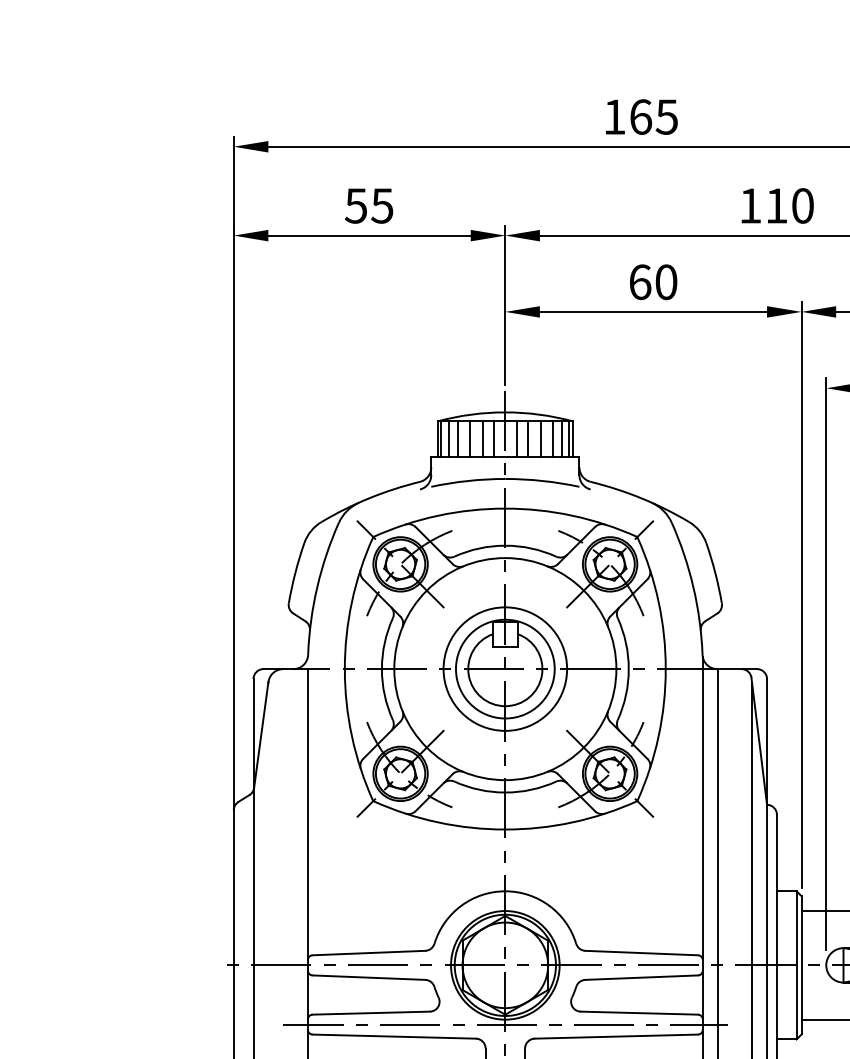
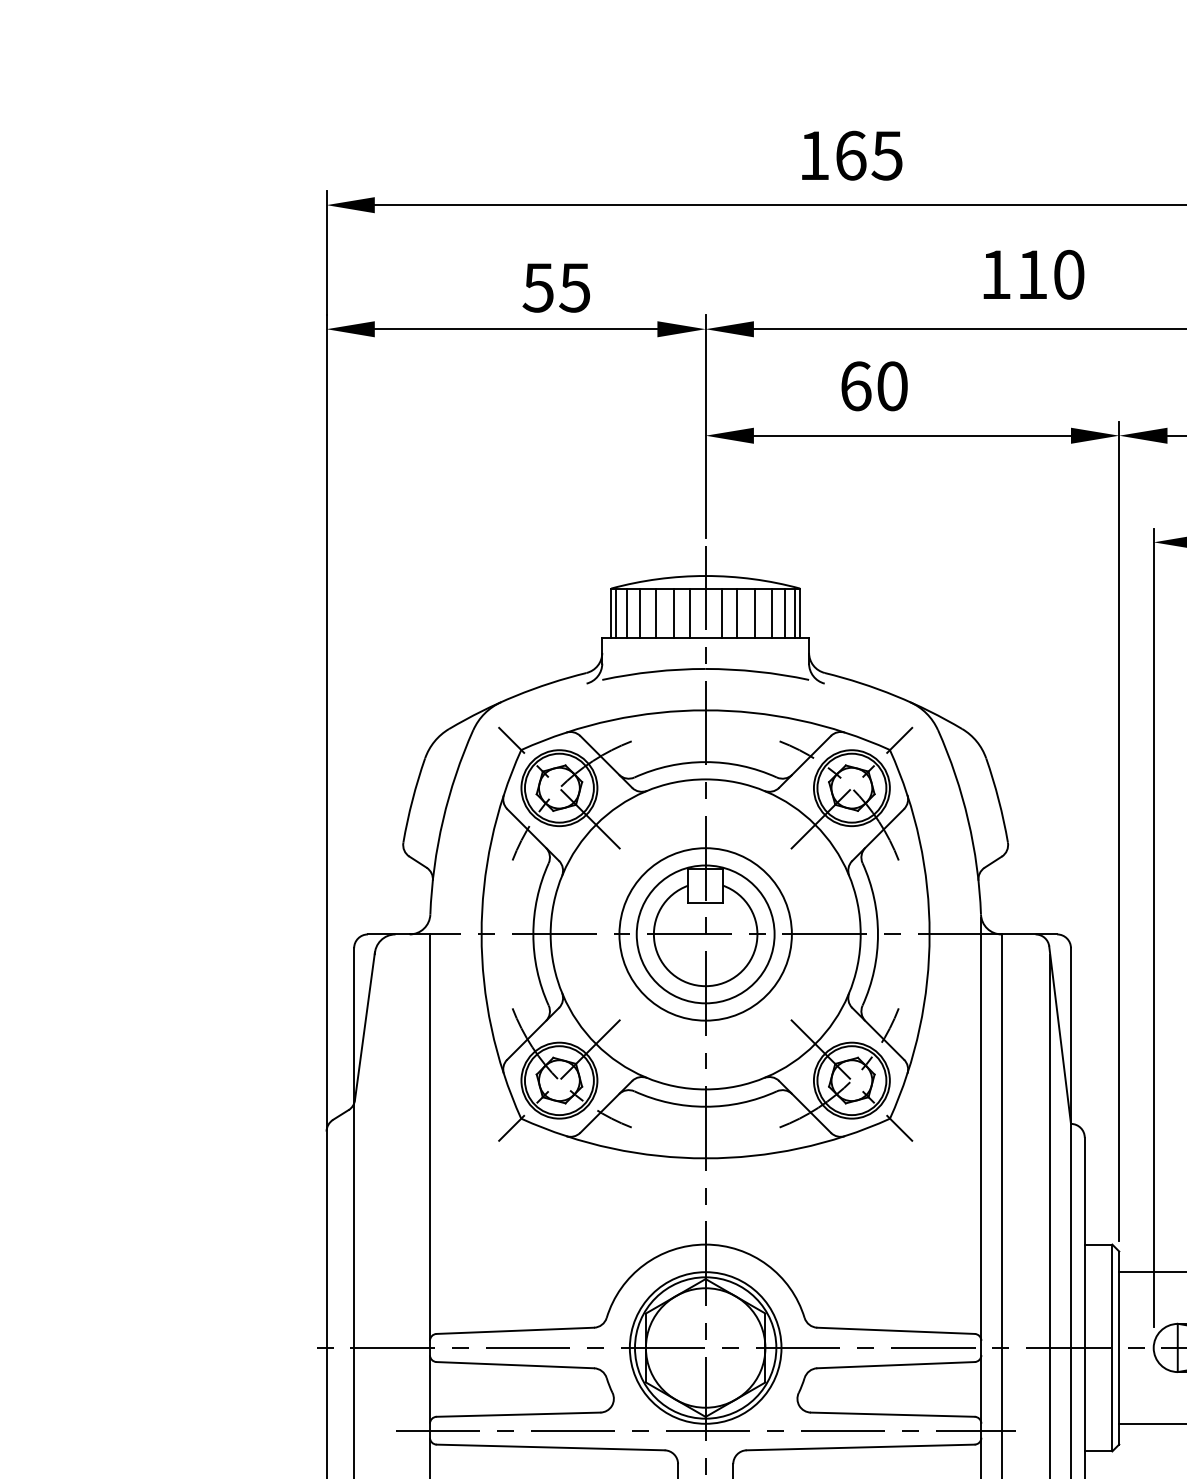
text: (642, 116) -> (852, 155), moved
text: (368, 205) -> (555, 287), moved
text: (777, 205) -> (1033, 274), moved
text: (653, 282) -> (874, 386), moved

